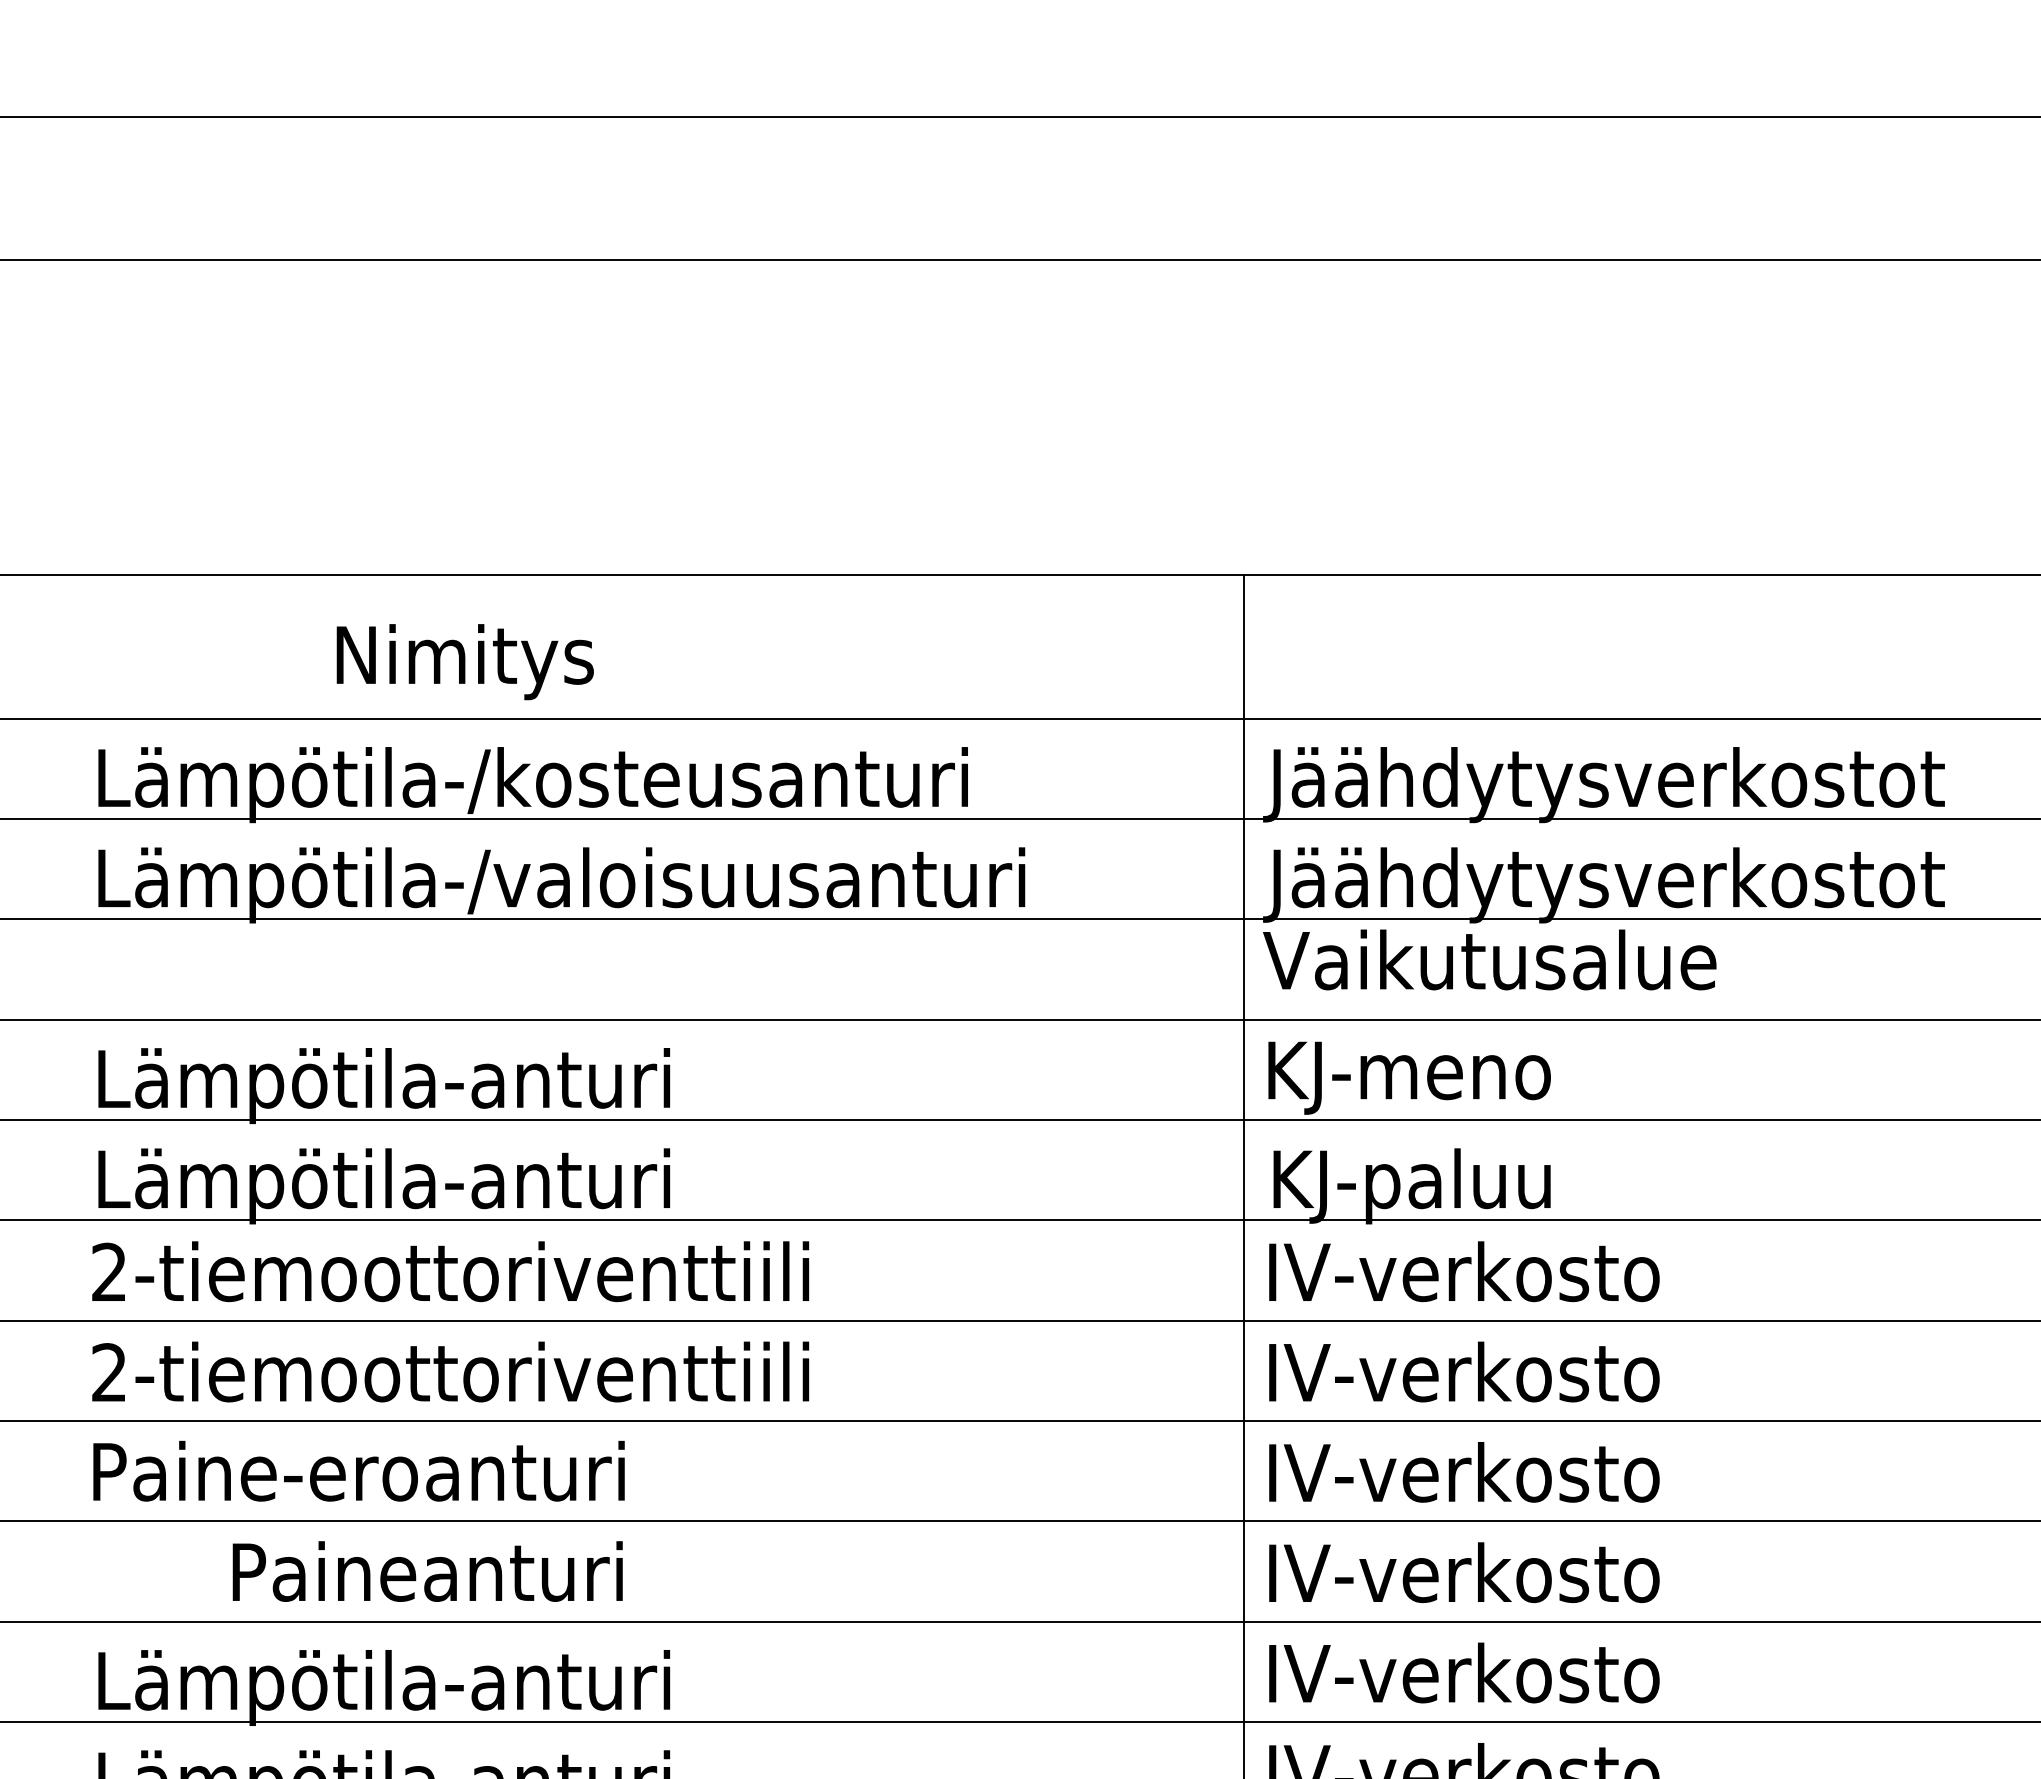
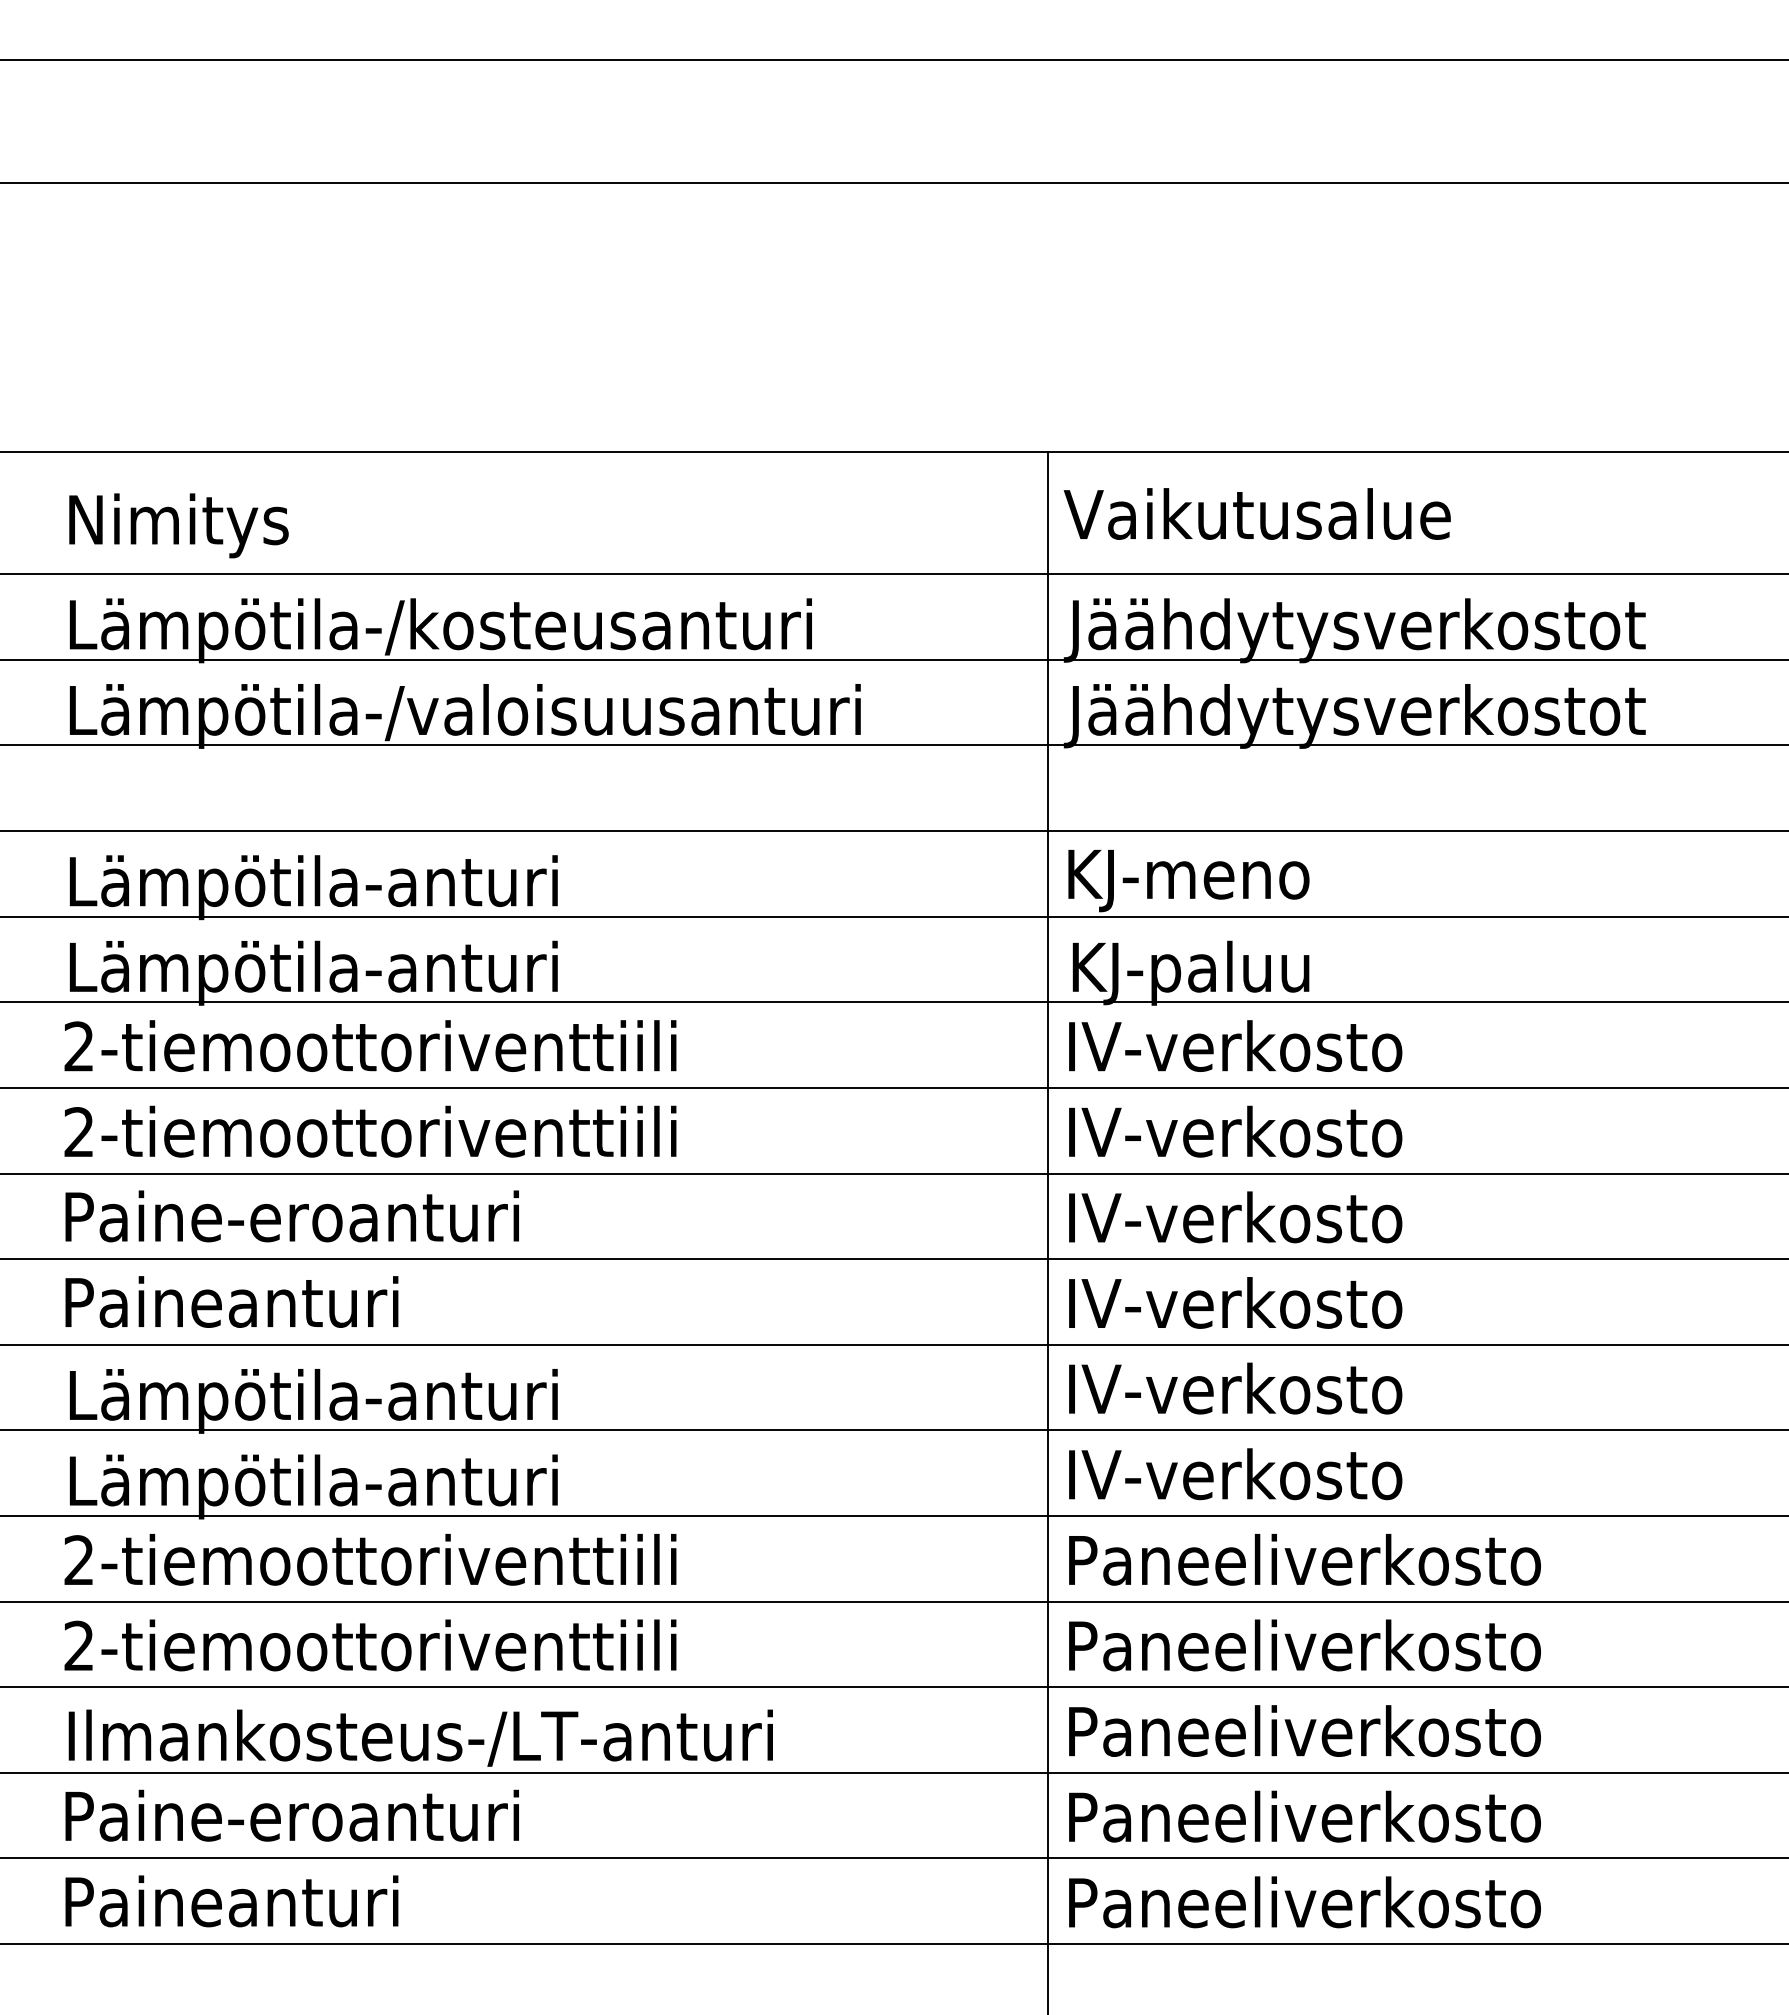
text: (464, 661) -> (178, 525), moved
text: (1488, 959) -> (1256, 513), moved
text: (427, 1570) -> (231, 1301), moved

